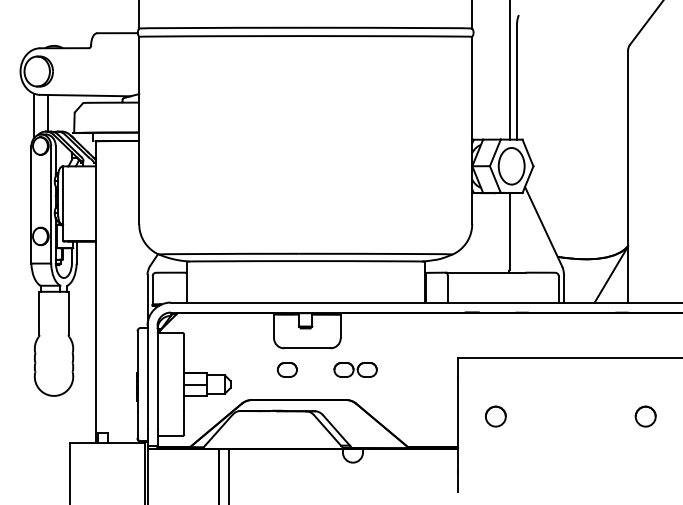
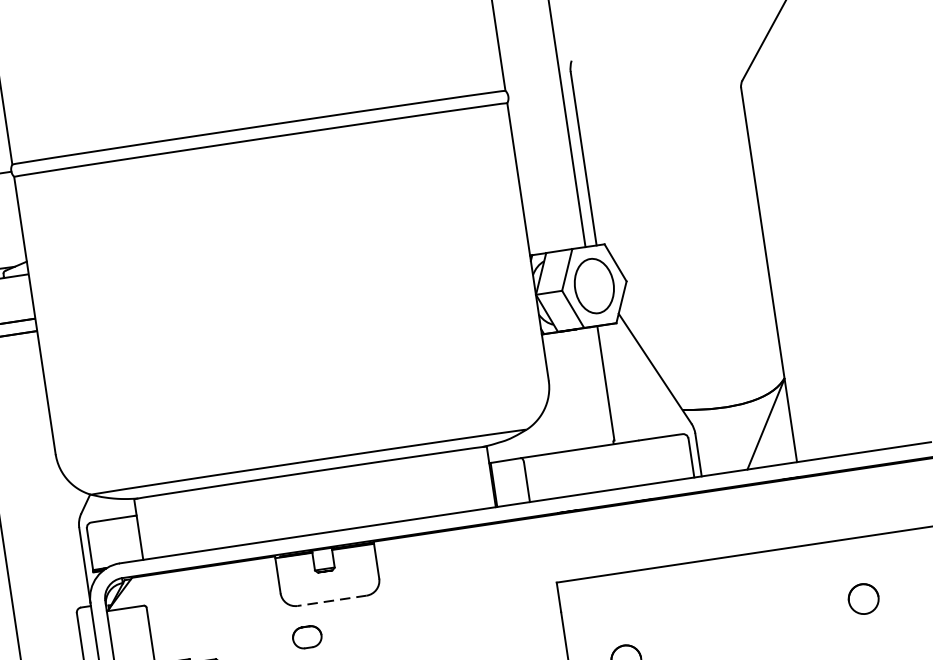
line: (306, 348) -> (330, 601), solid -> dashed
part: (355, 369) -> (408, 621), removed
part: (645, 416) -> (863, 598), moved

